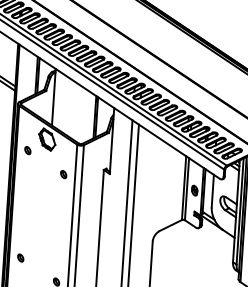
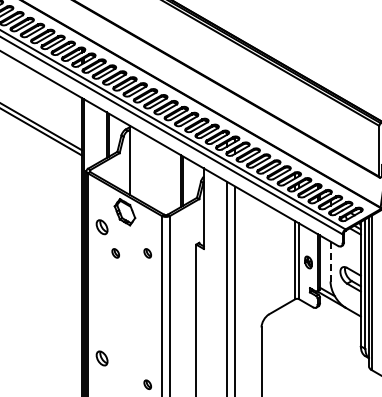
part: (28, 150) -> (102, 226), size x1.6
part: (37, 172) -> (115, 253), added
line: (212, 191) -> (330, 261), solid -> dashed
part: (20, 258) -> (102, 358), size x1.6

